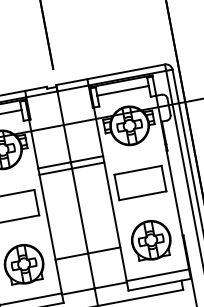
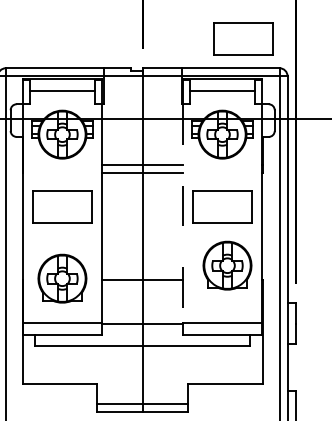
part: (131, 46) -> (243, 38), added
line: (110, 194) -> (183, 213), solid -> dashed
part: (151, 240) -> (227, 265), moved

